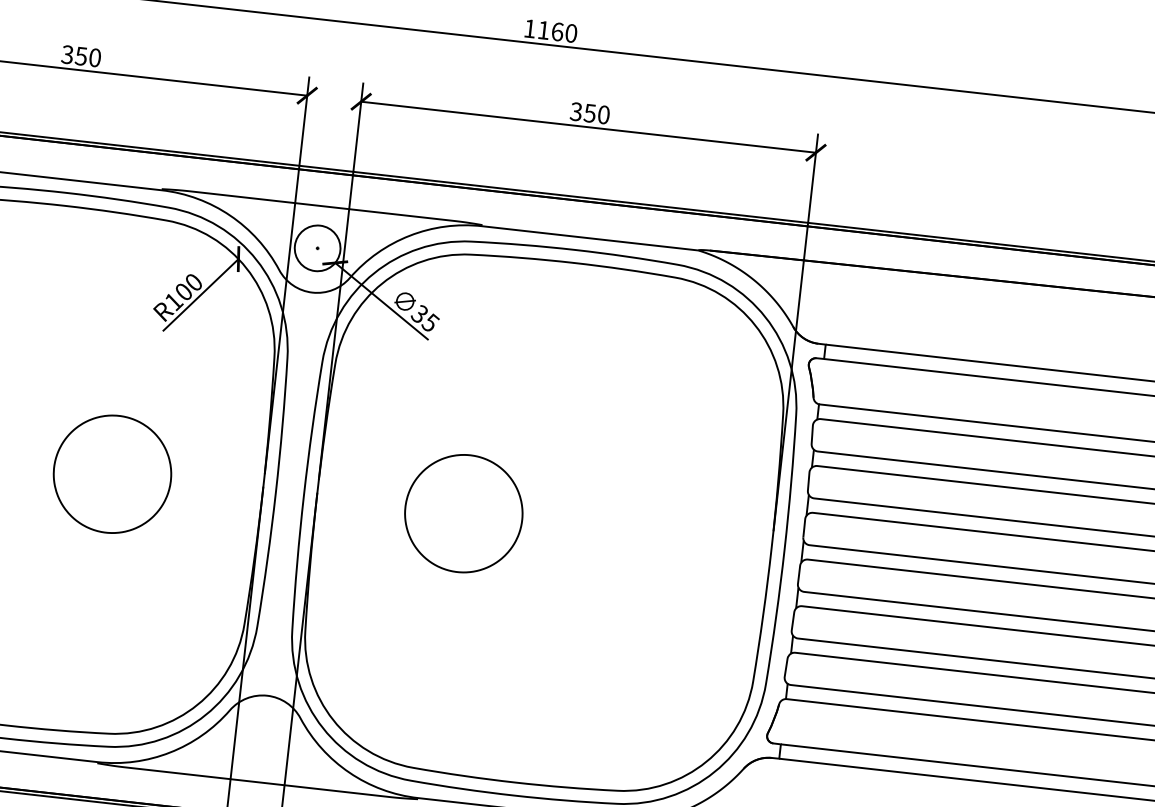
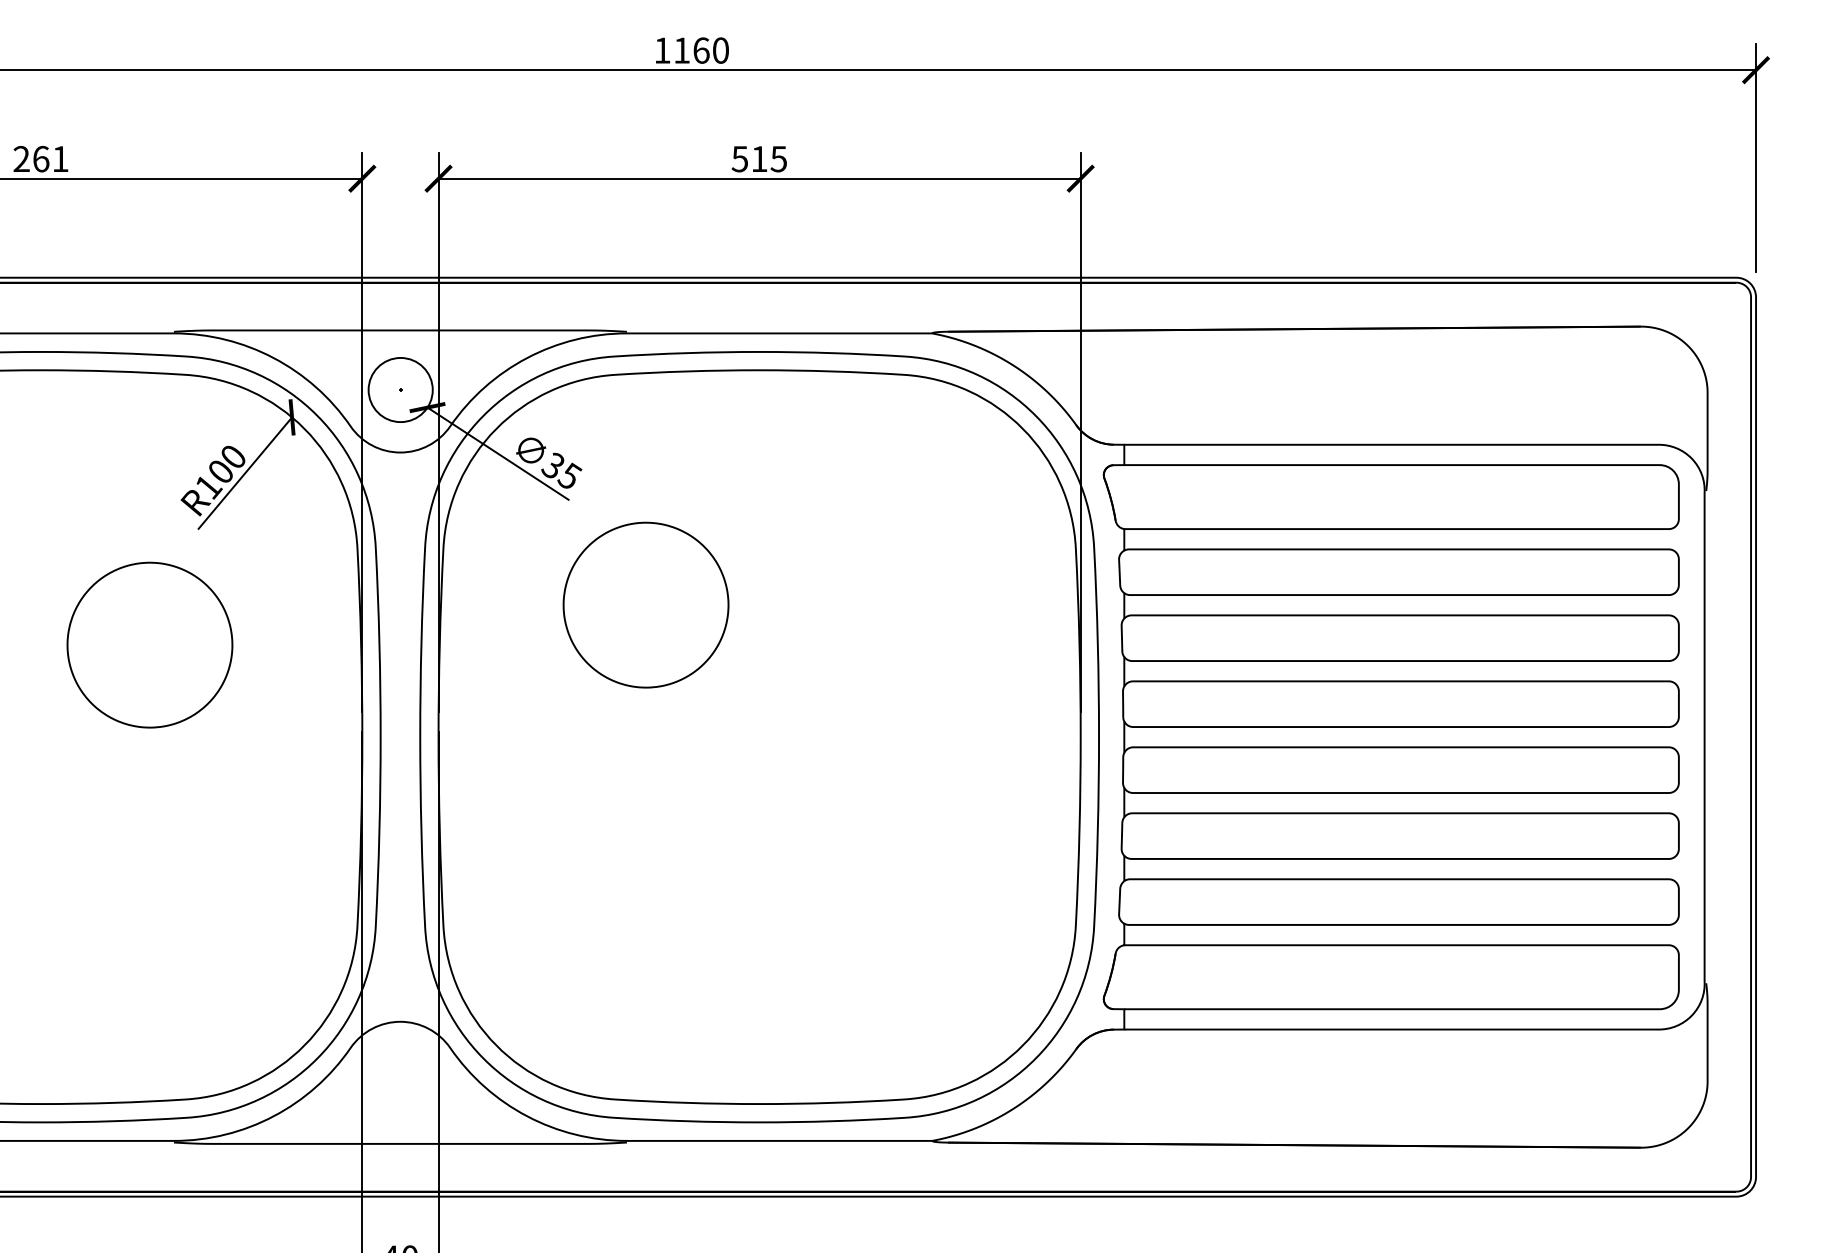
text: (80, 55) -> (40, 158), 350 -> 261
text: (590, 112) -> (759, 158), 350 -> 515
part: (112, 473) -> (149, 644), moved
part: (463, 513) -> (645, 604), moved

